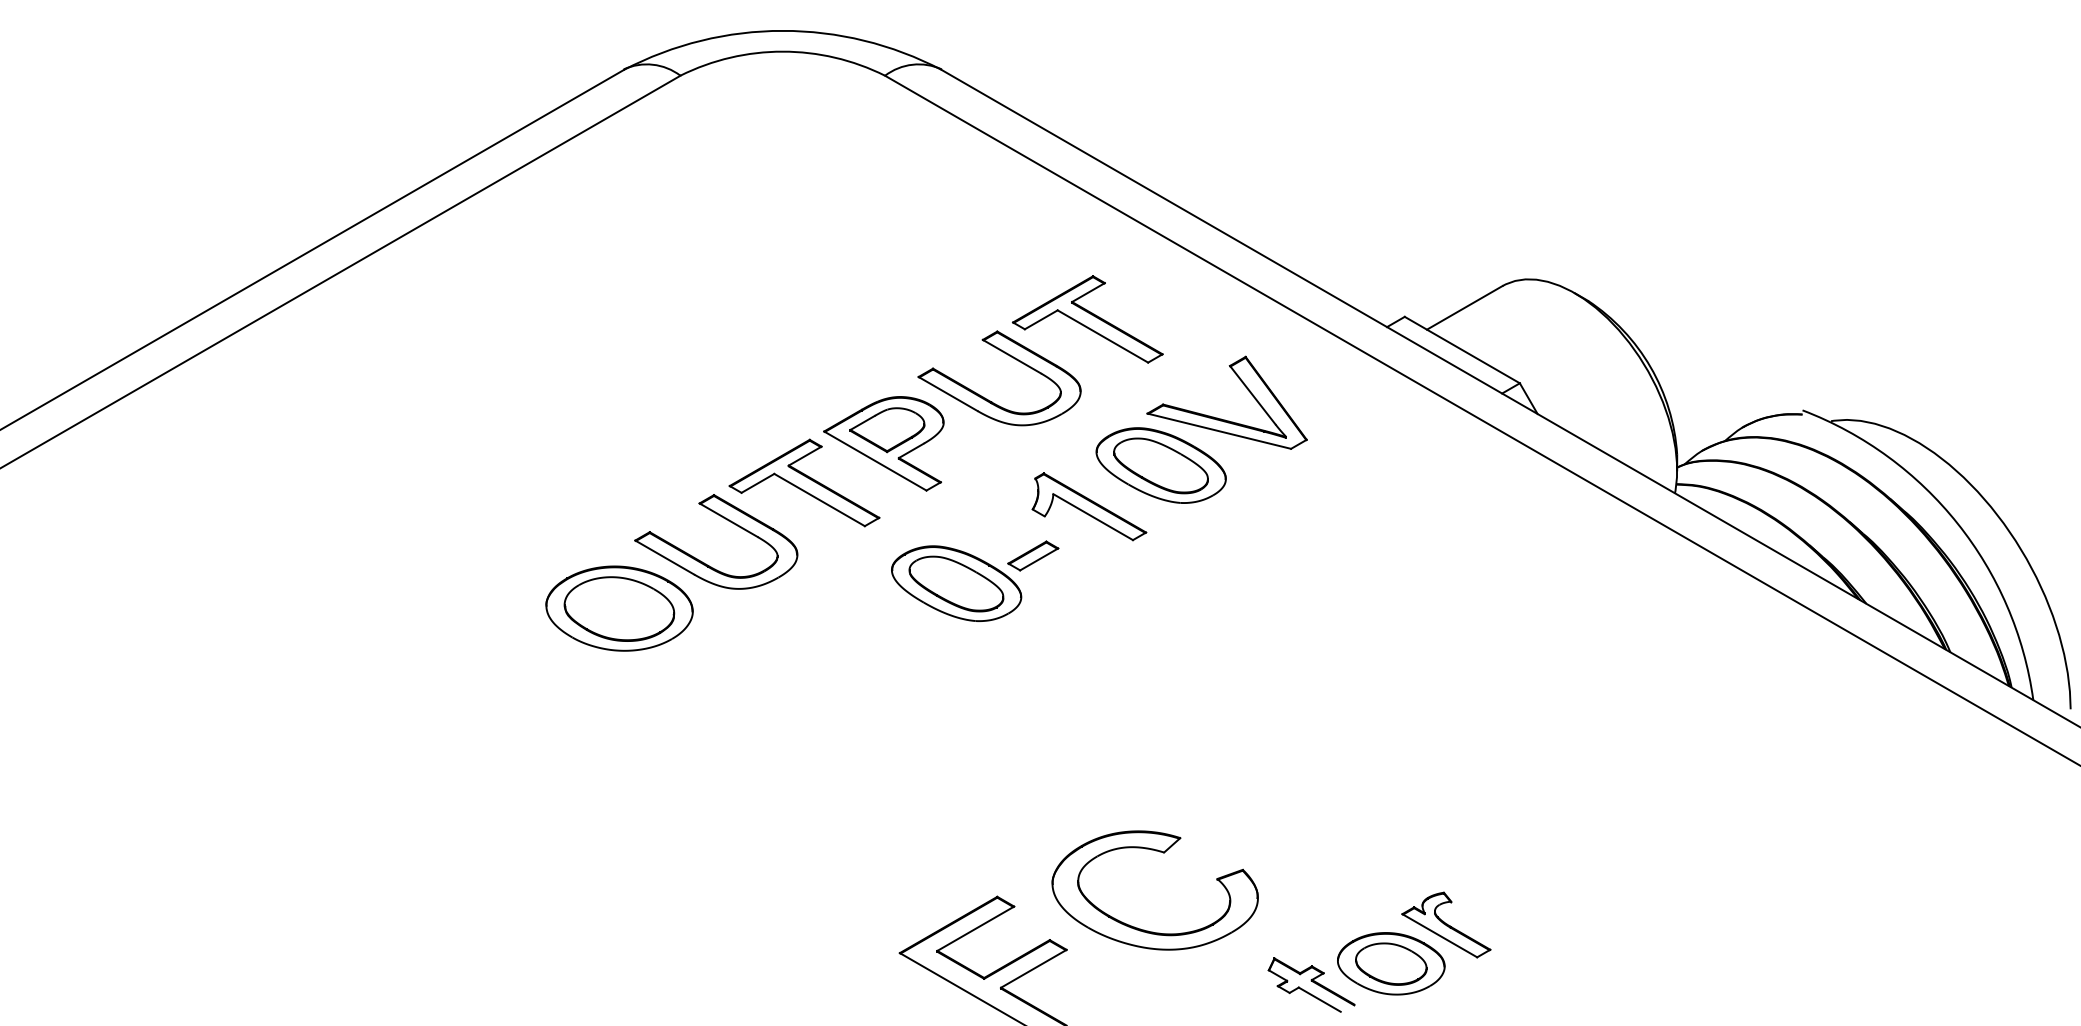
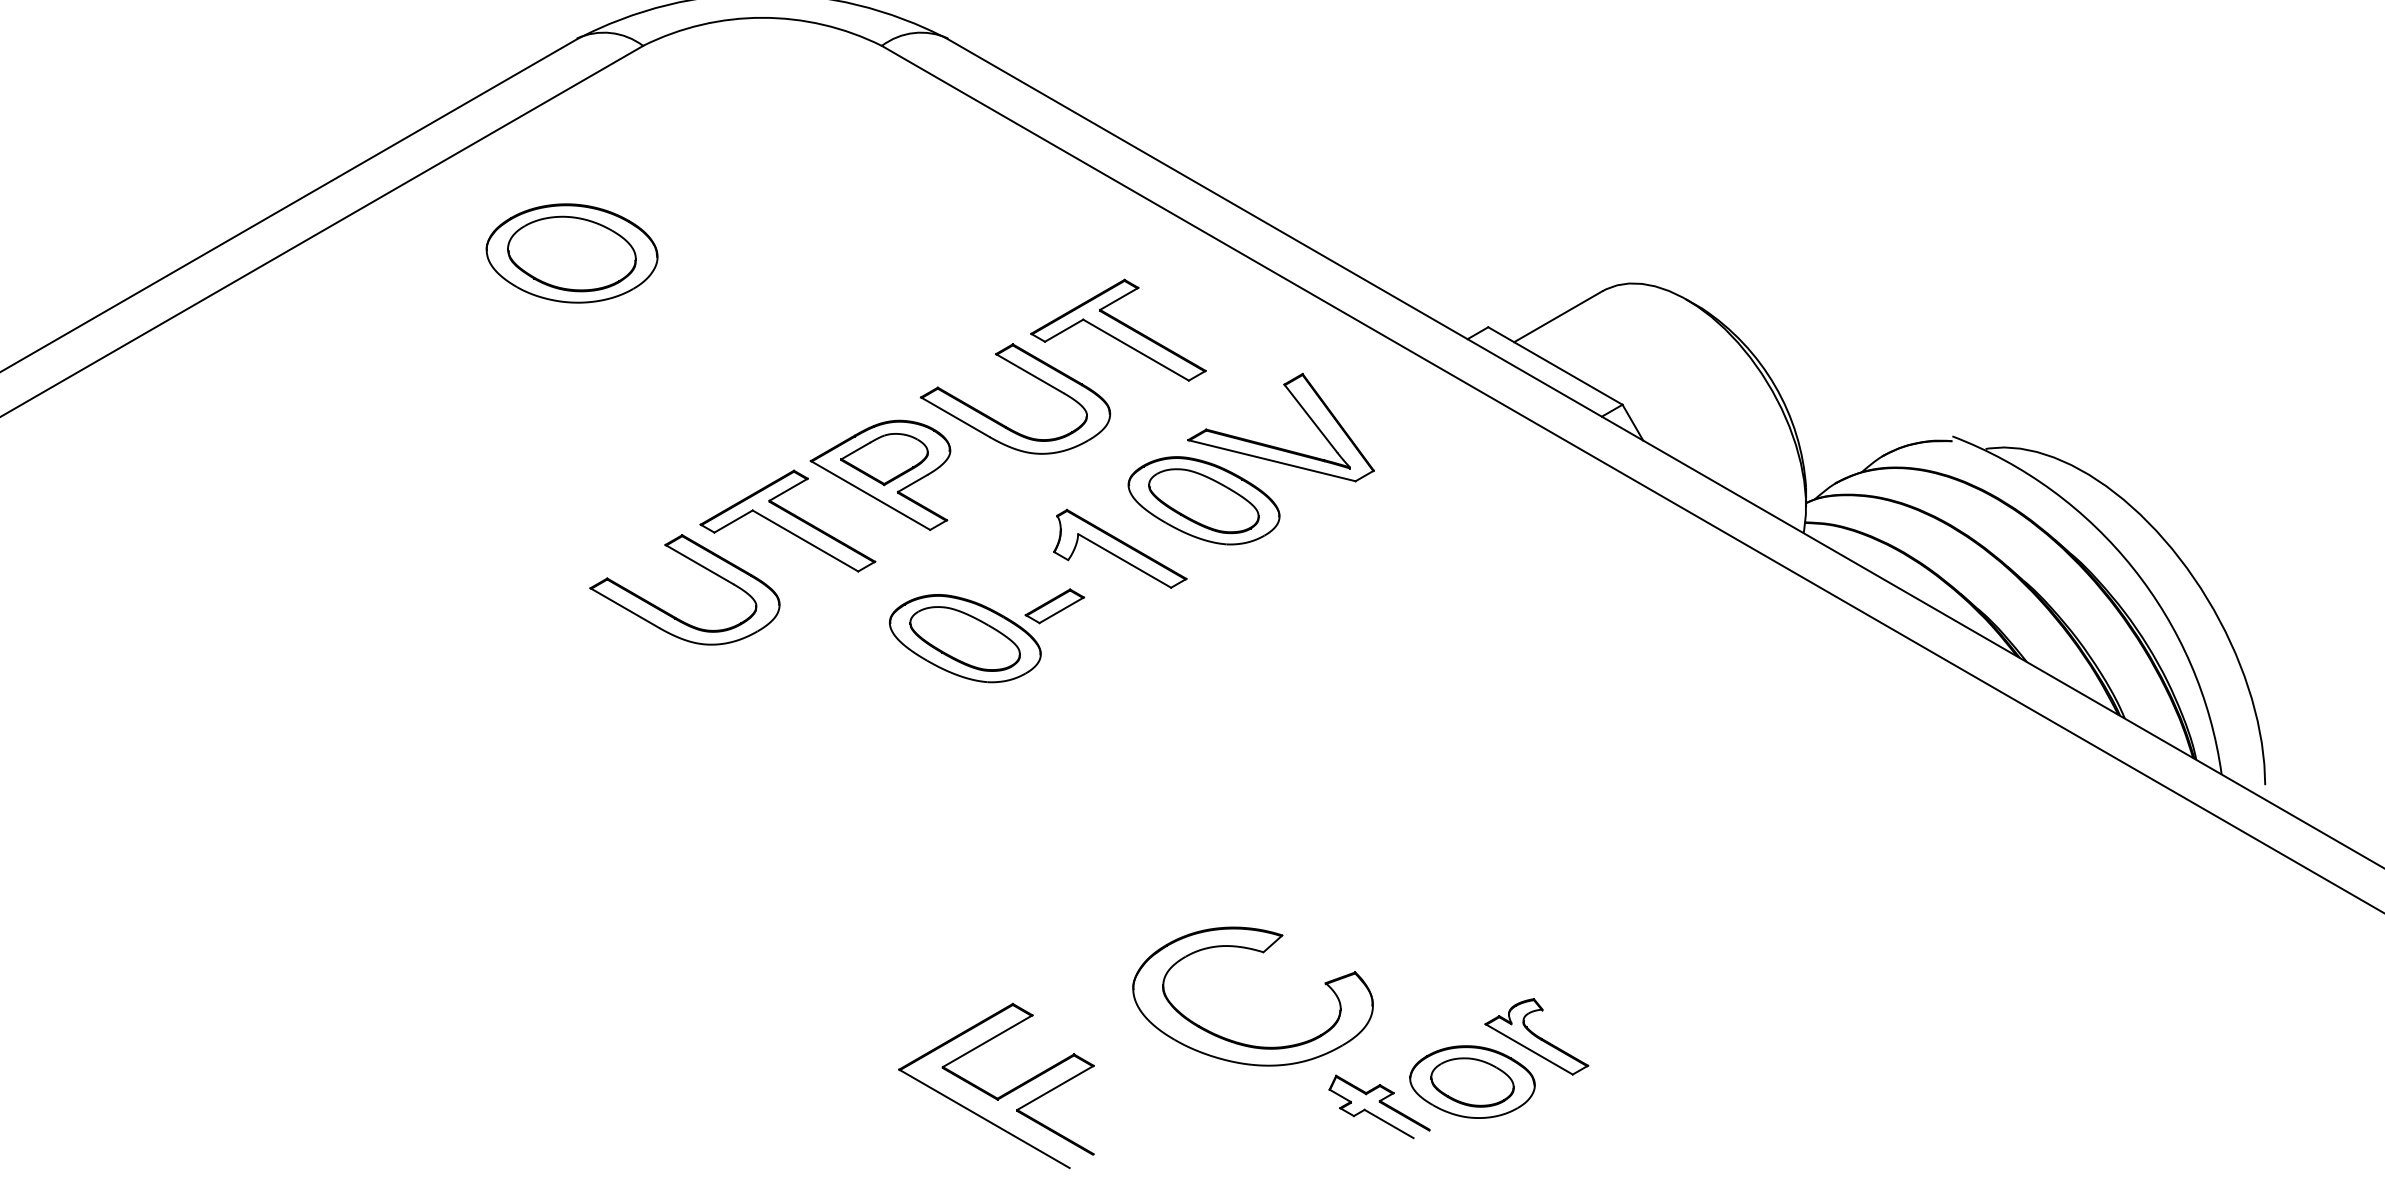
part: (619, 608) -> (572, 253), moved
part: (1163, 853) -> (1262, 953), moved

